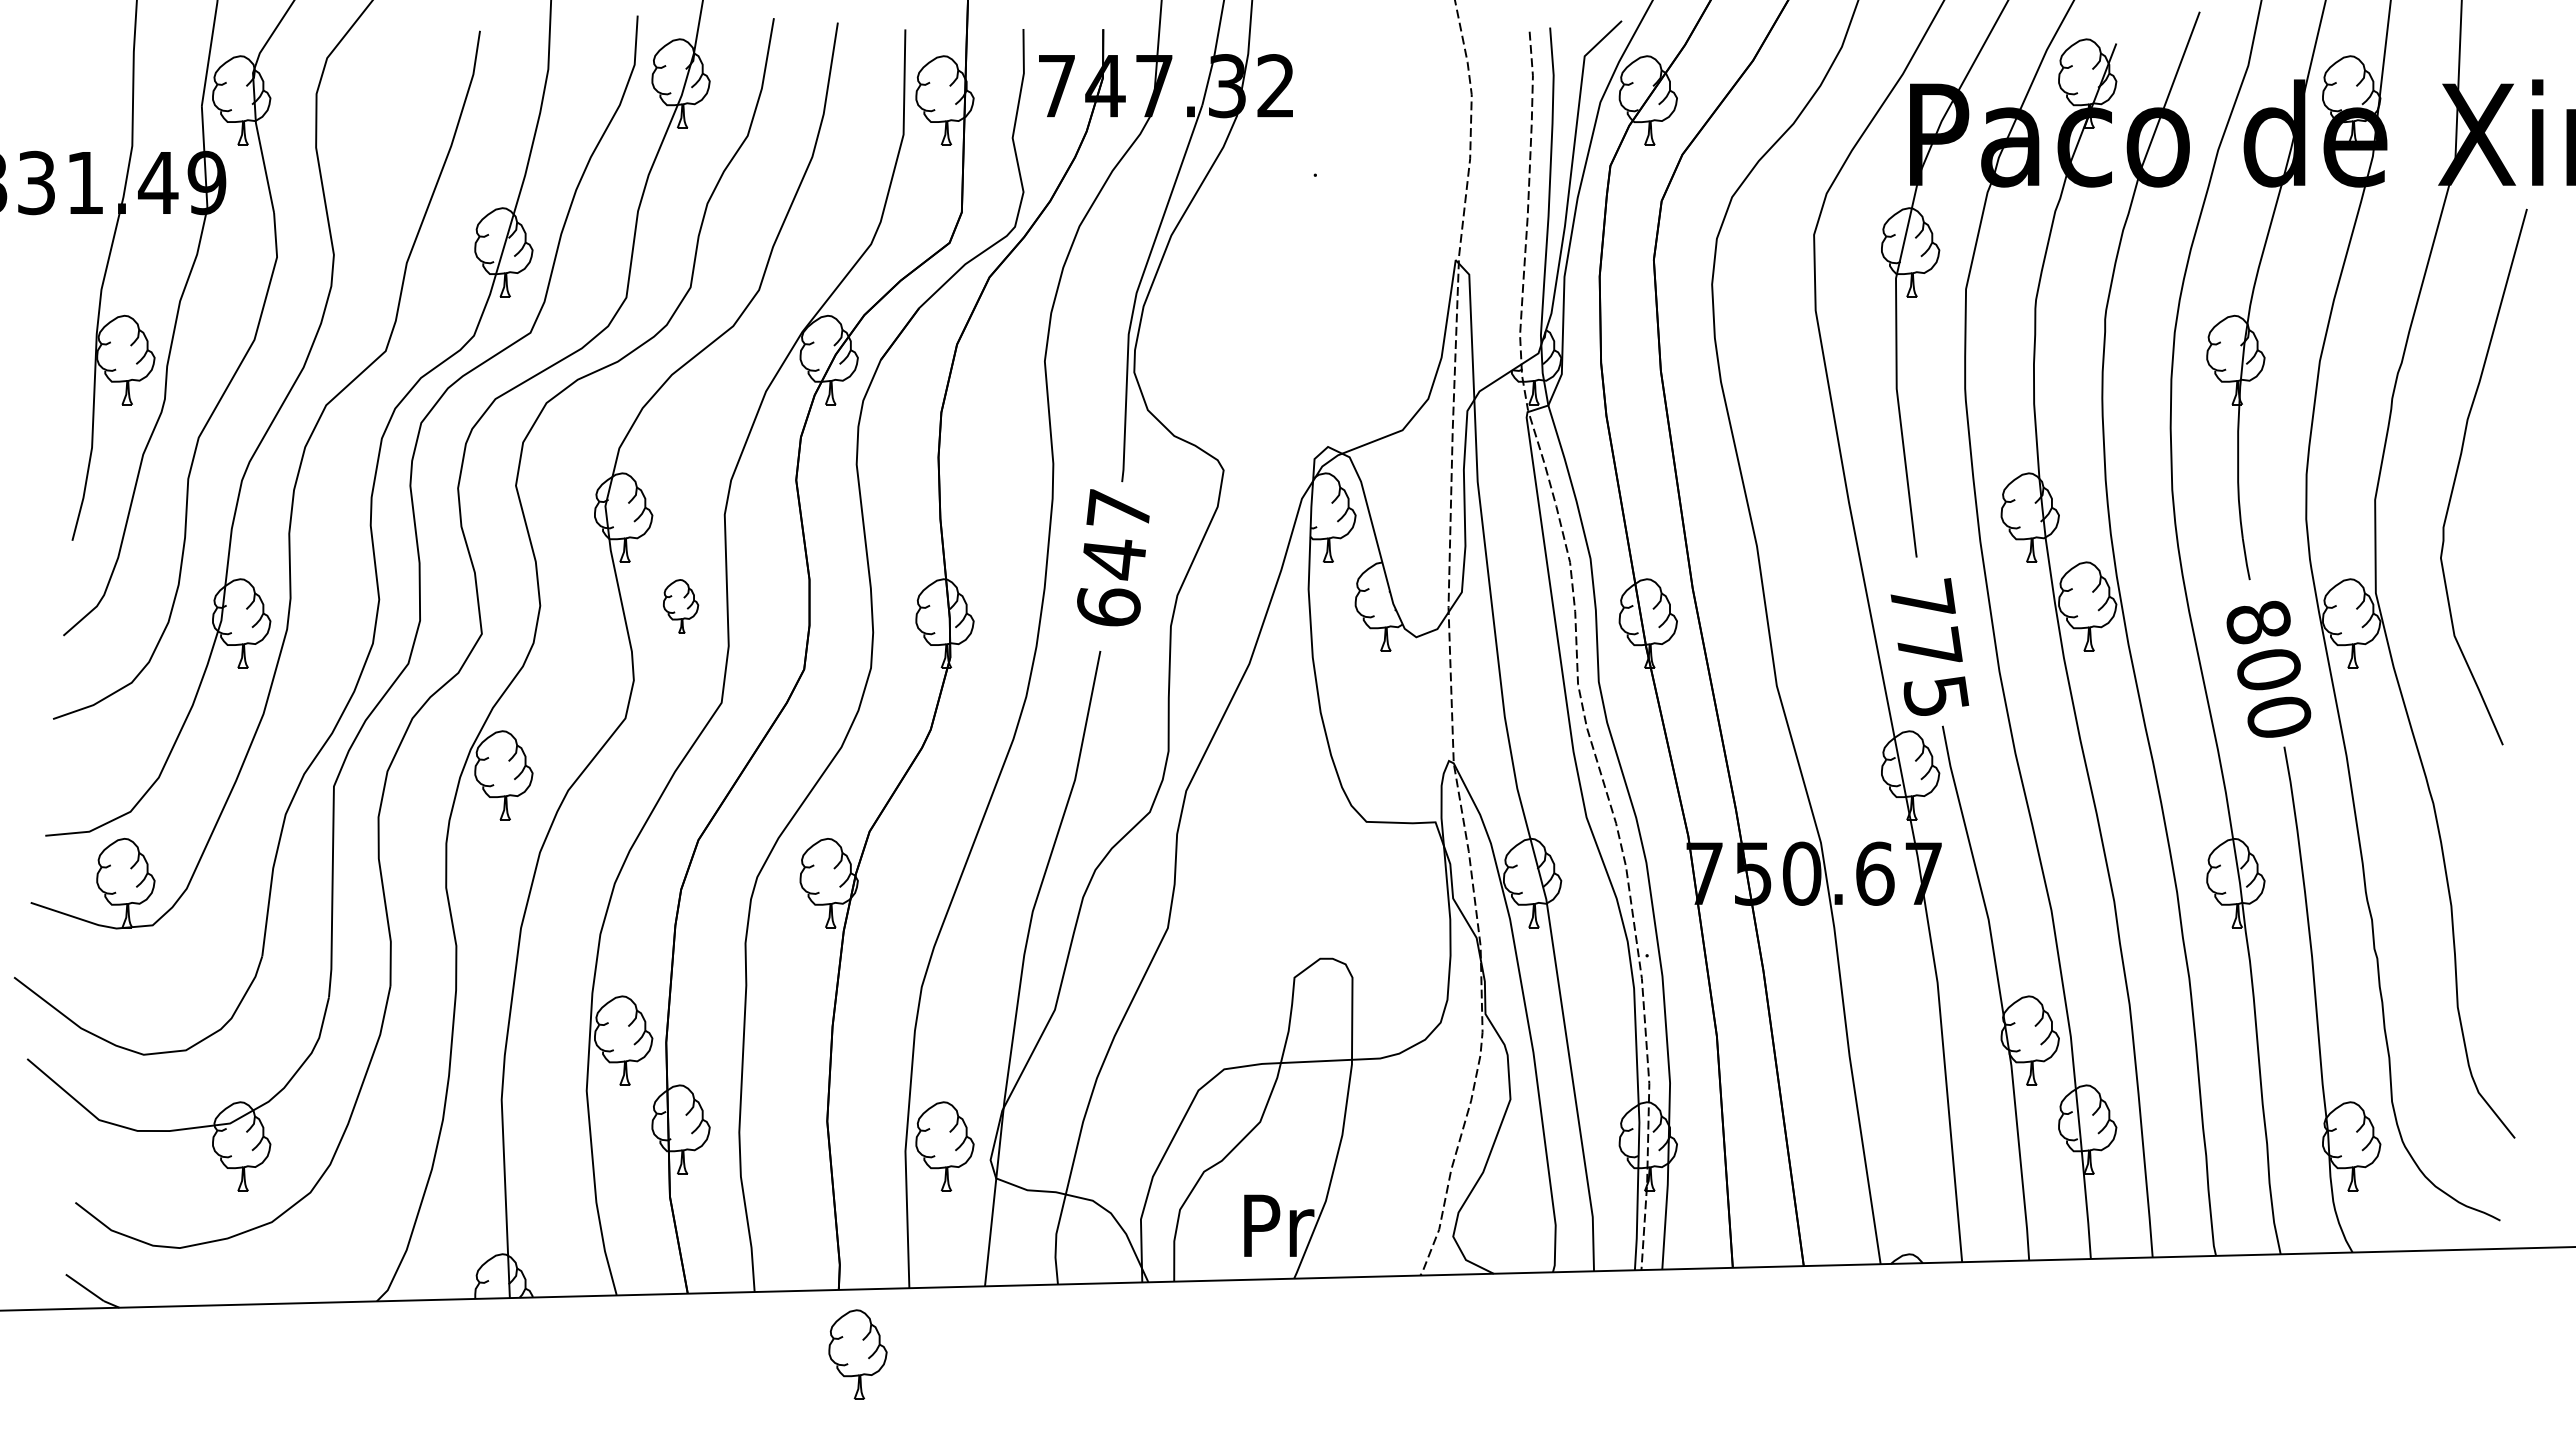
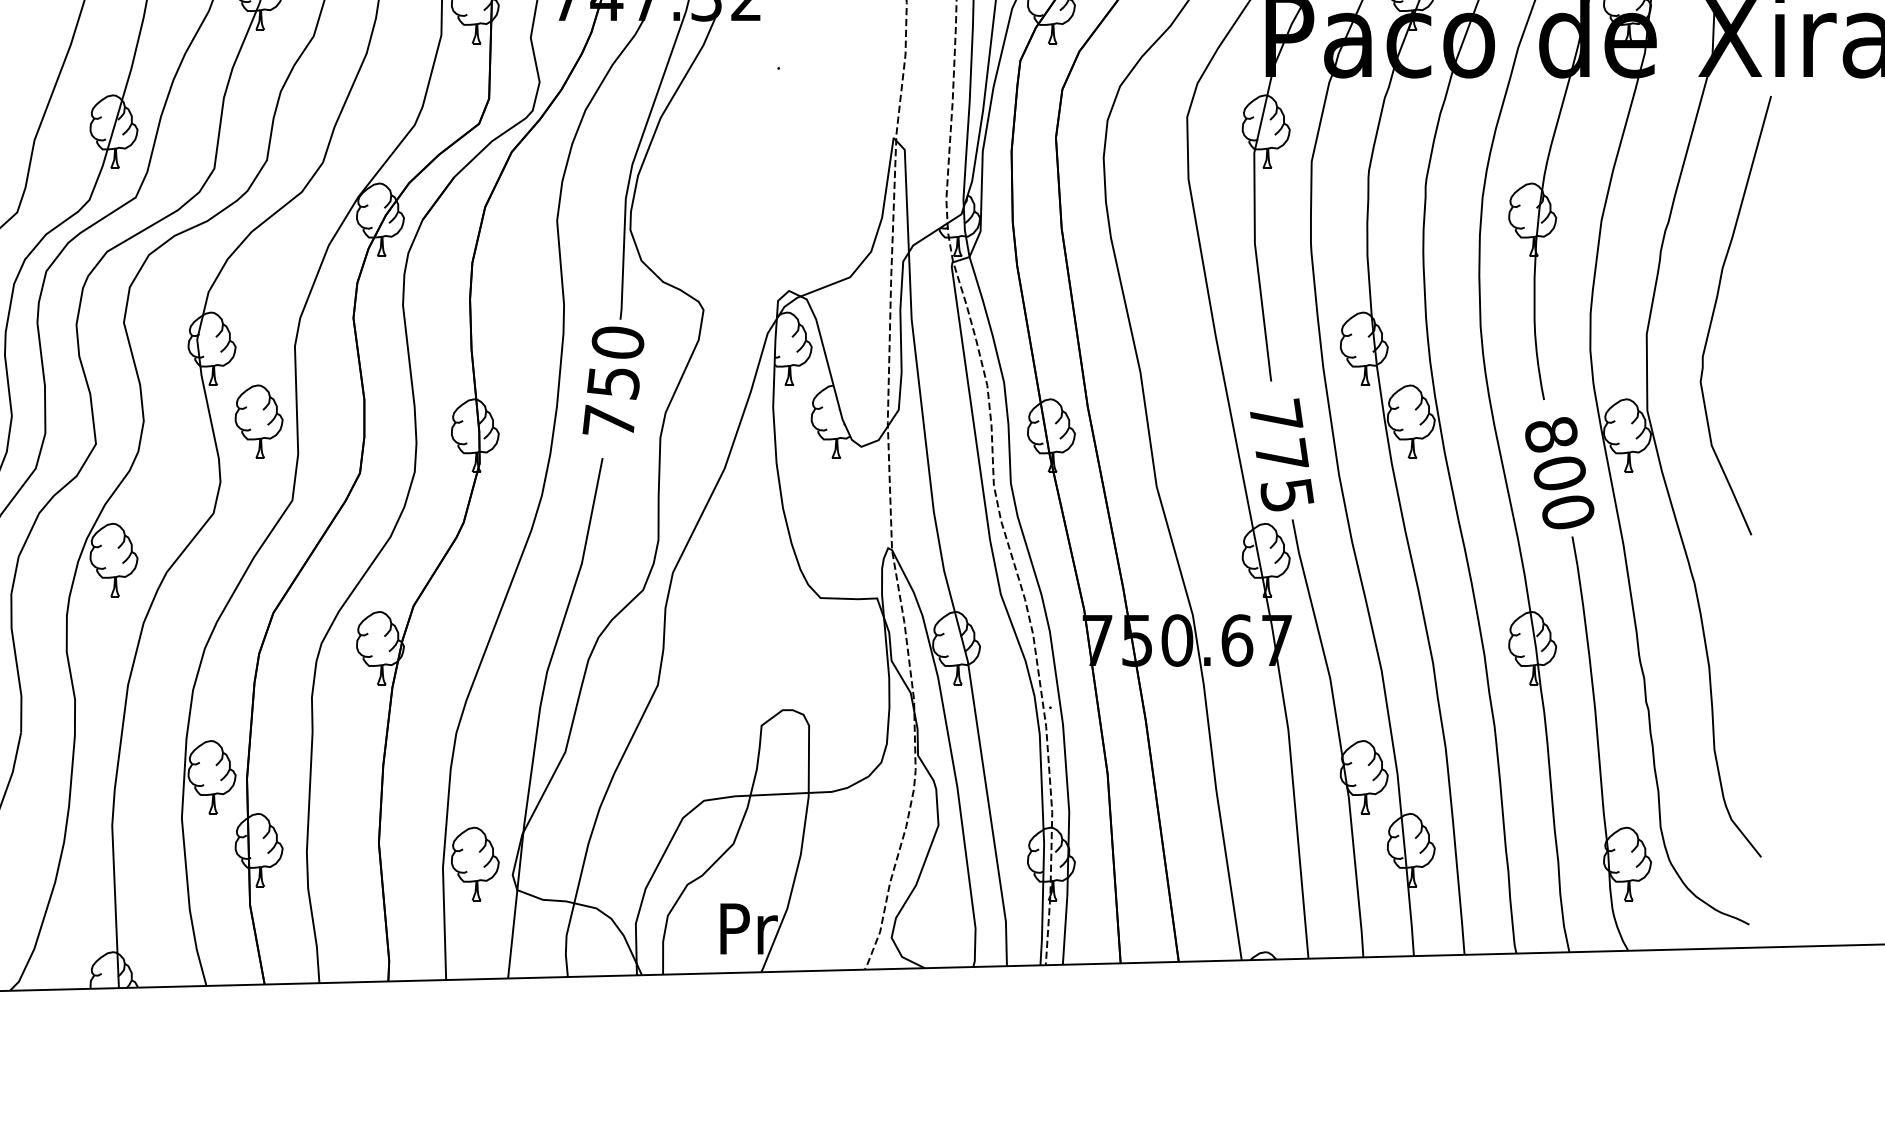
text: (1113, 557) -> (613, 381), 647 -> 750
part: (680, 606) -> (258, 421), size x1.67
part: (857, 1354) -> (403, 1034), removed

